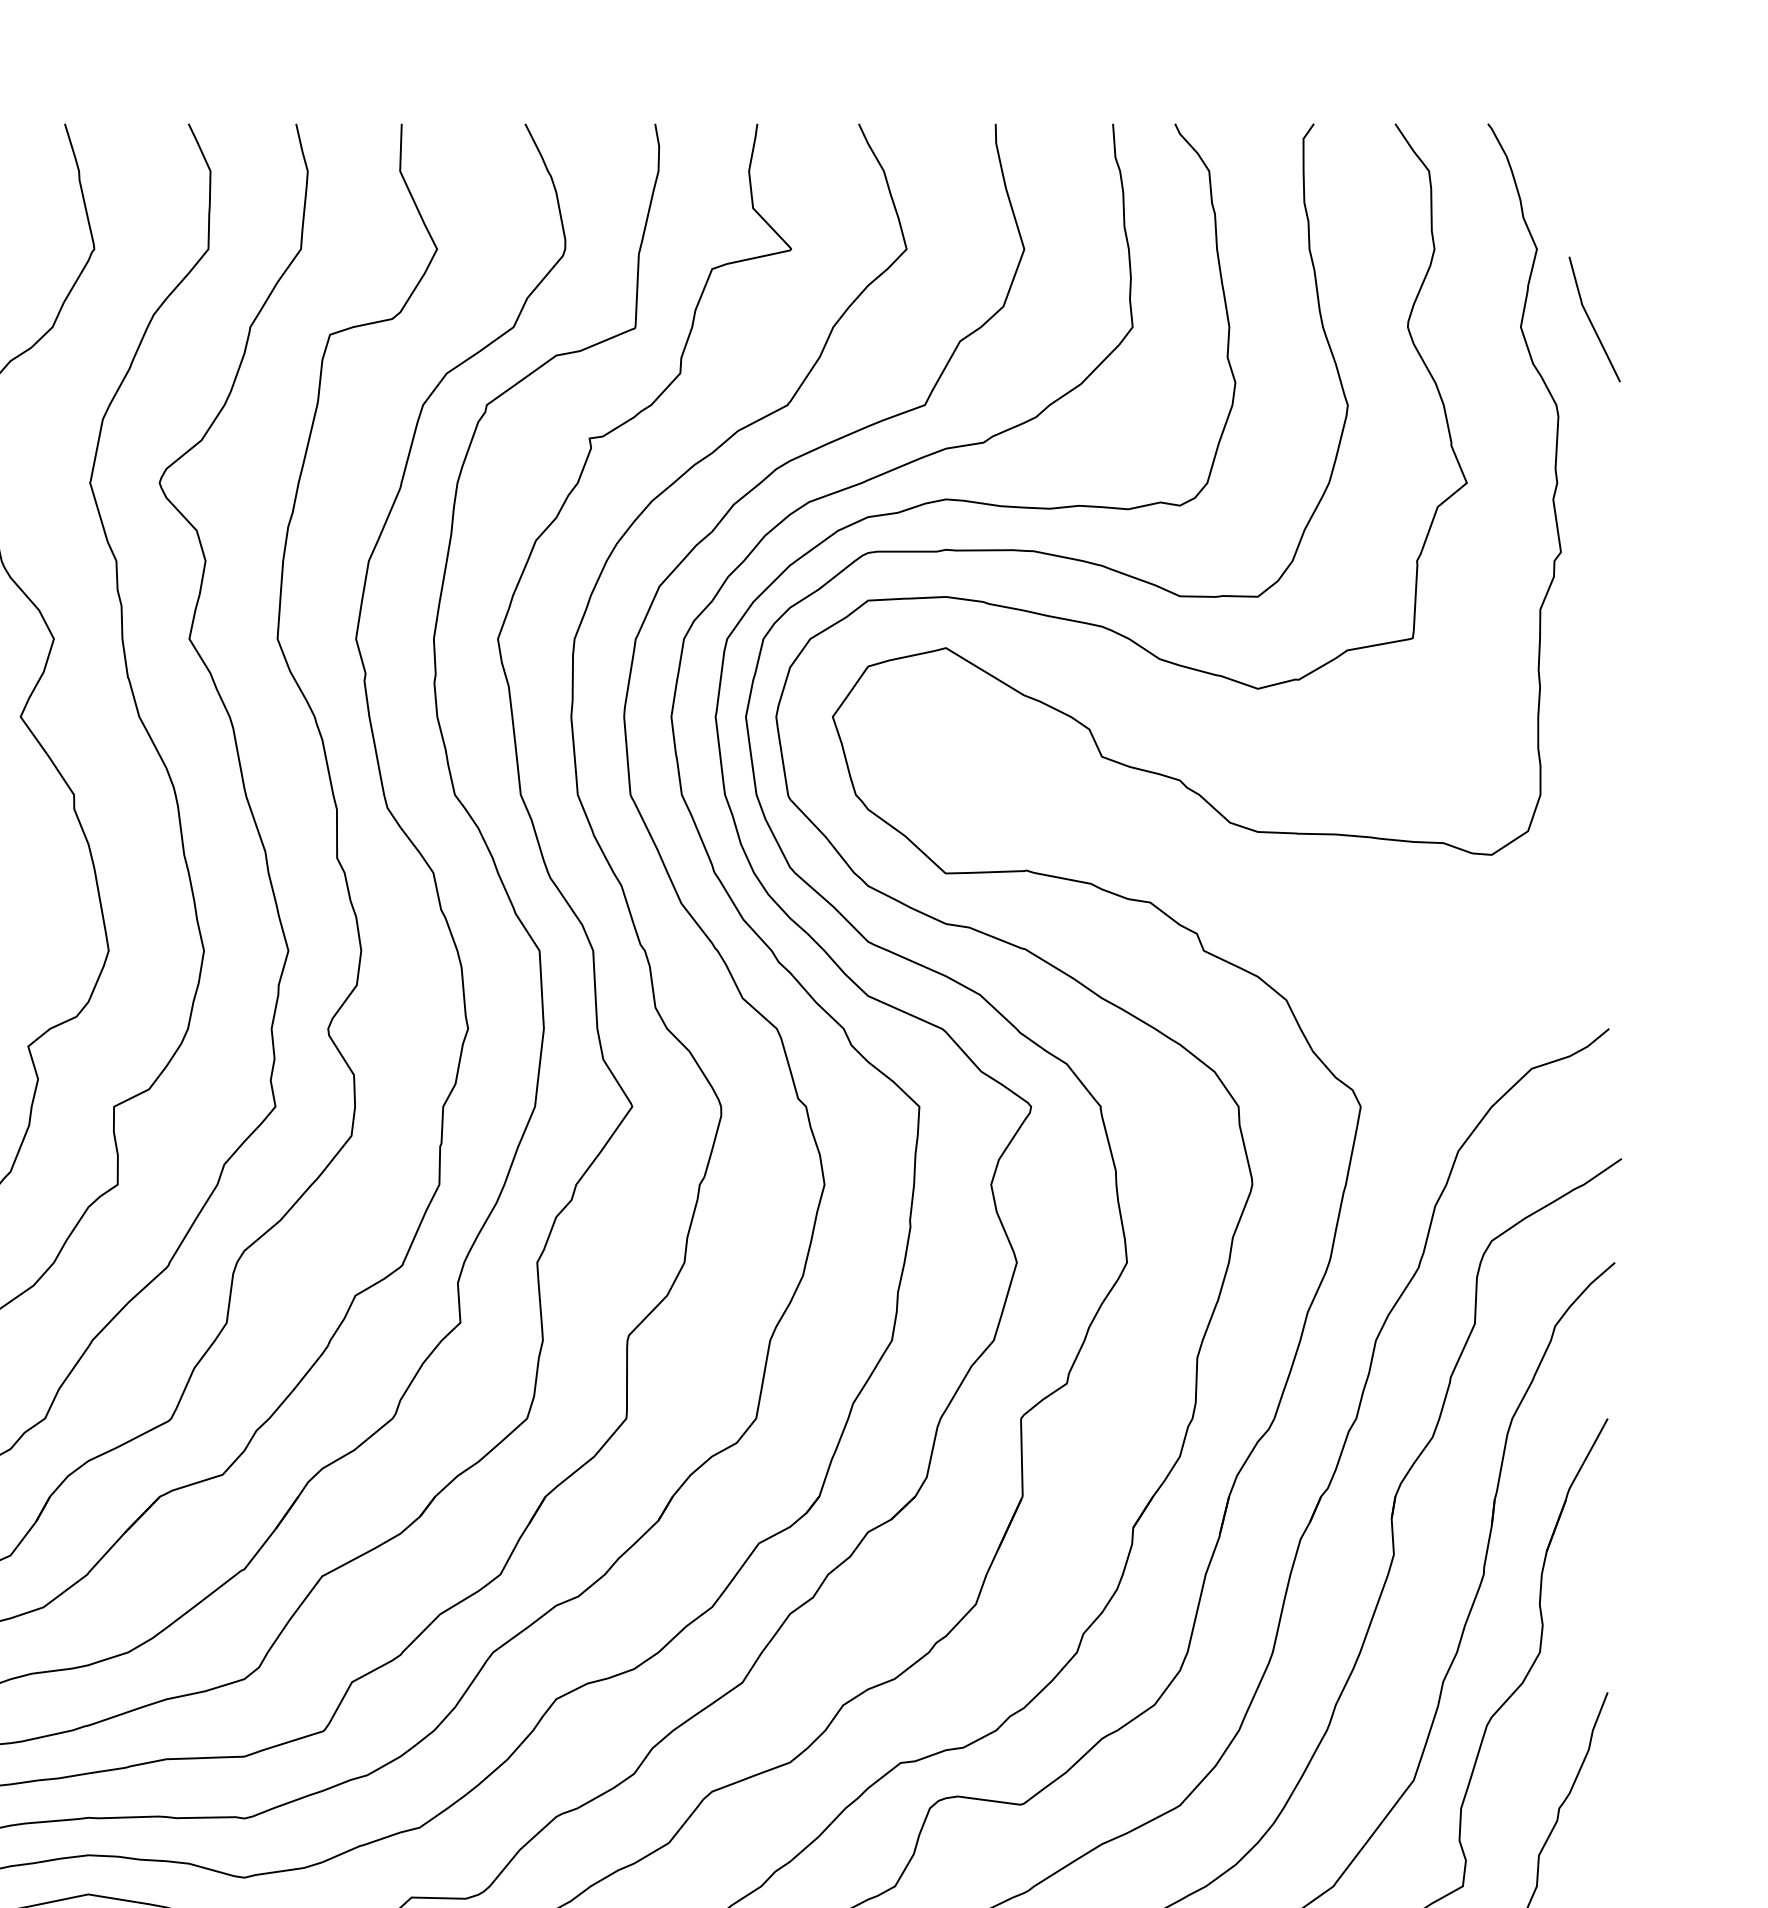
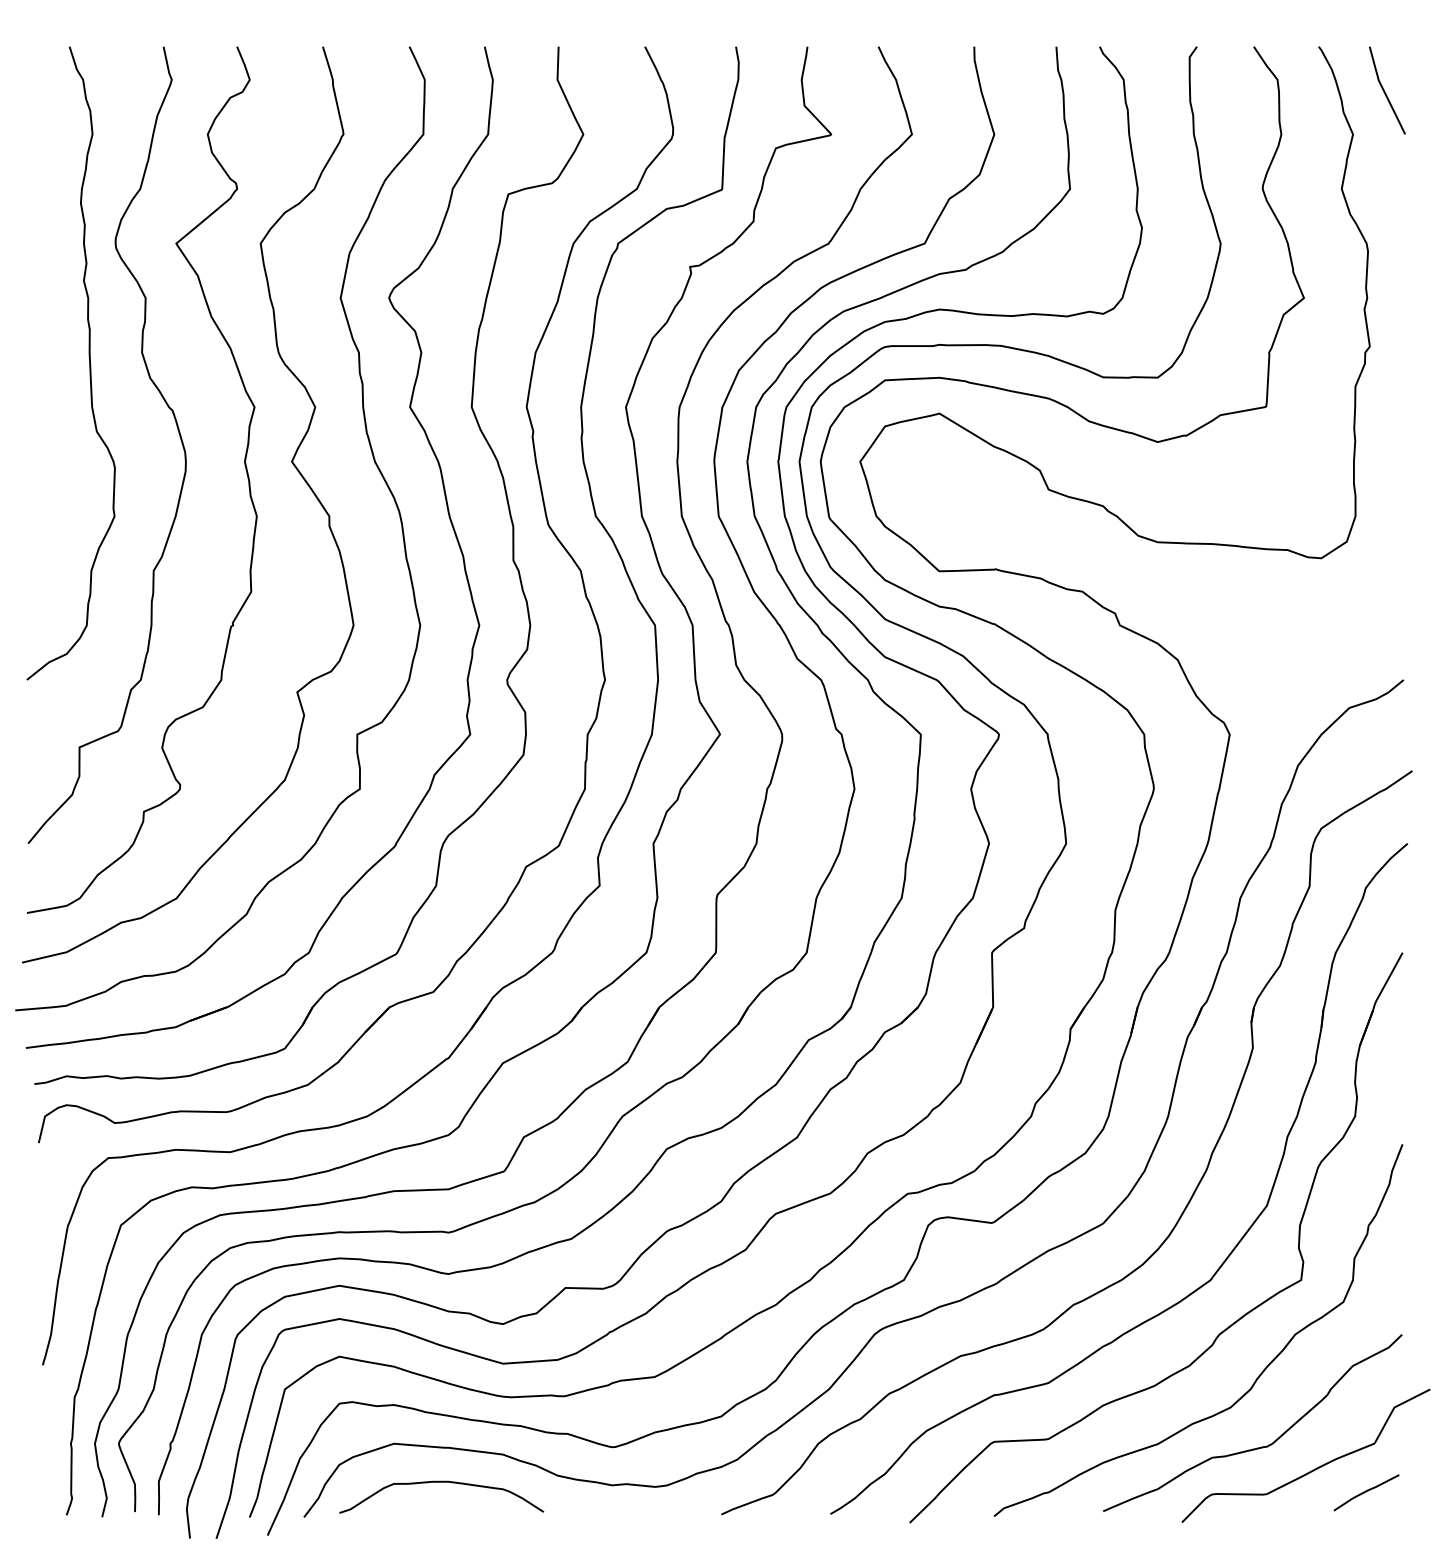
curve: (1591, 320) -> (1385, 91), moved

